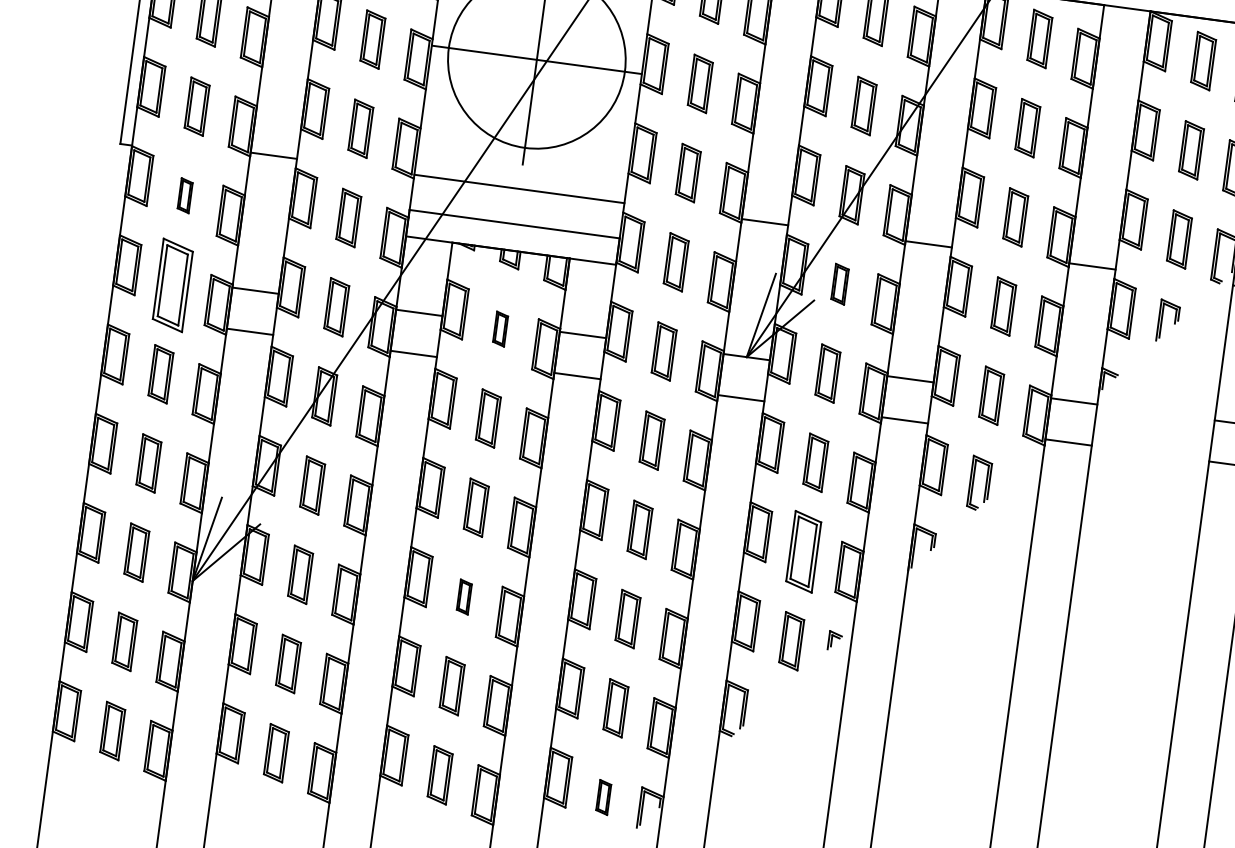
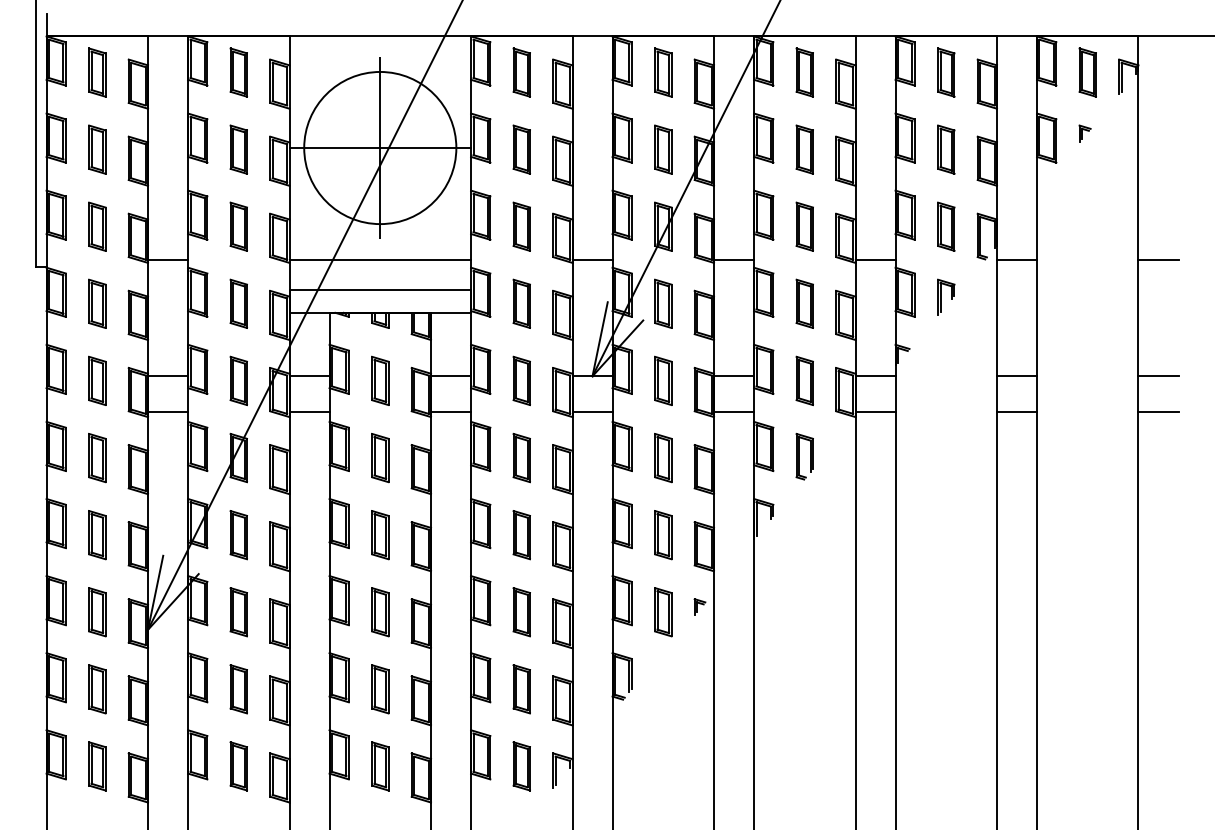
part: (185, 195) -> (97, 303), size x1.67
part: (173, 284) -> (97, 380), size x0.62
part: (840, 284) -> (663, 303), size x1.43
part: (500, 328) -> (380, 380), size x1.67
part: (803, 552) -> (663, 535), size x0.71
part: (464, 597) -> (380, 612), size x1.67
part: (603, 797) -> (521, 766), size x1.67

